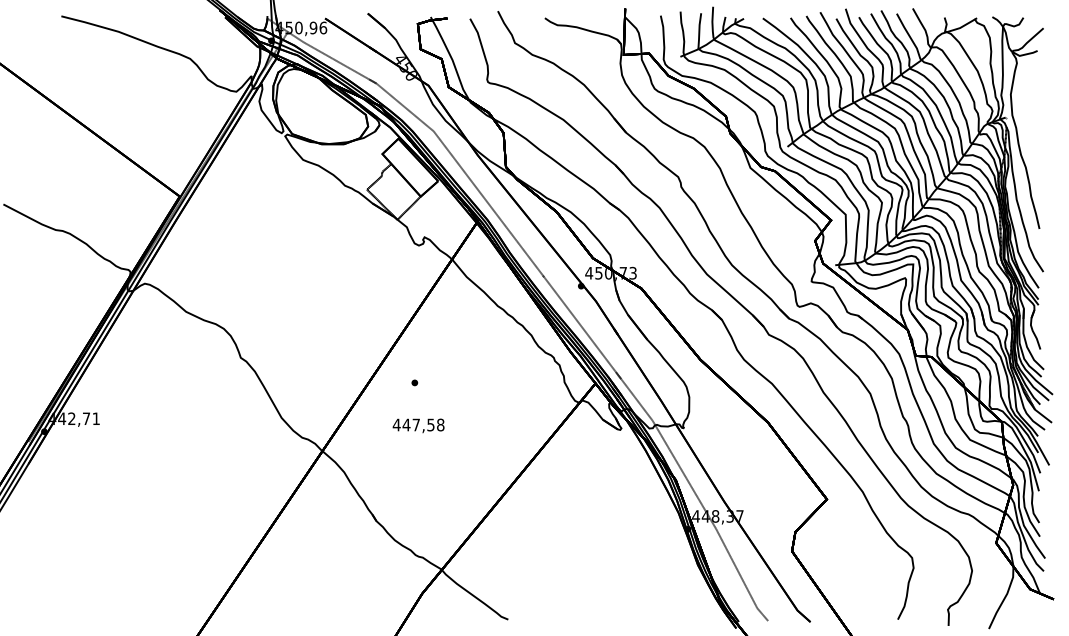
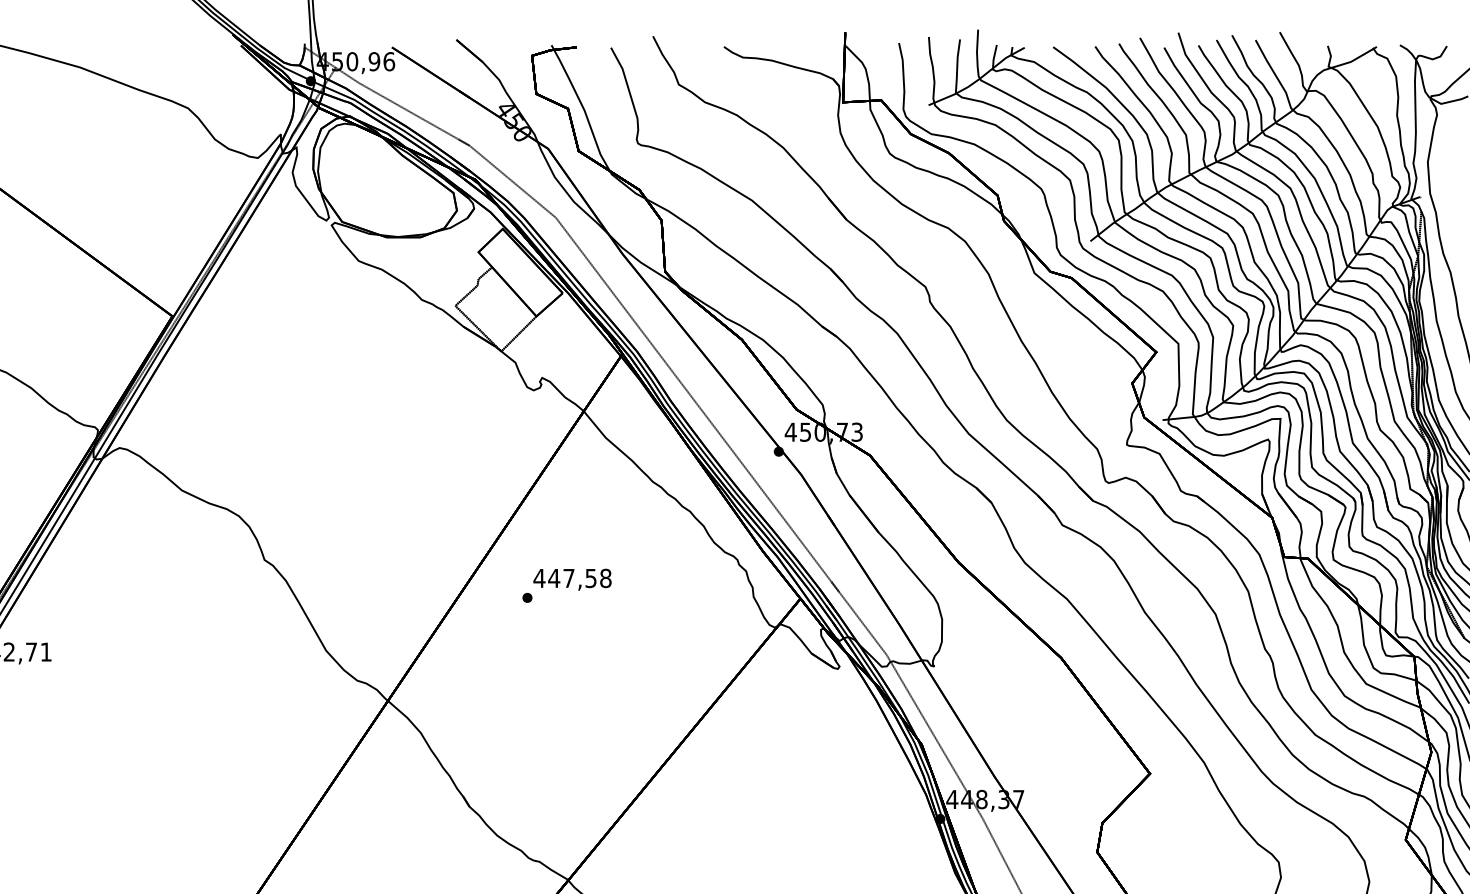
text: (418, 425) -> (572, 579), moved

